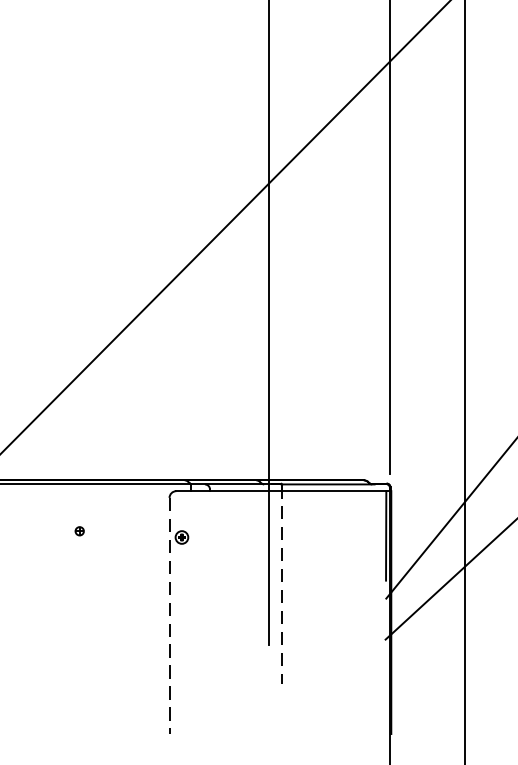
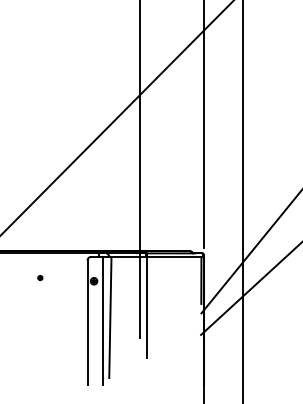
line: (281, 585) -> (146, 306), dashed -> solid
line: (213, 606) -> (110, 317), added
line: (199, 612) -> (103, 320), added
line: (169, 617) -> (87, 323), dashed -> solid

